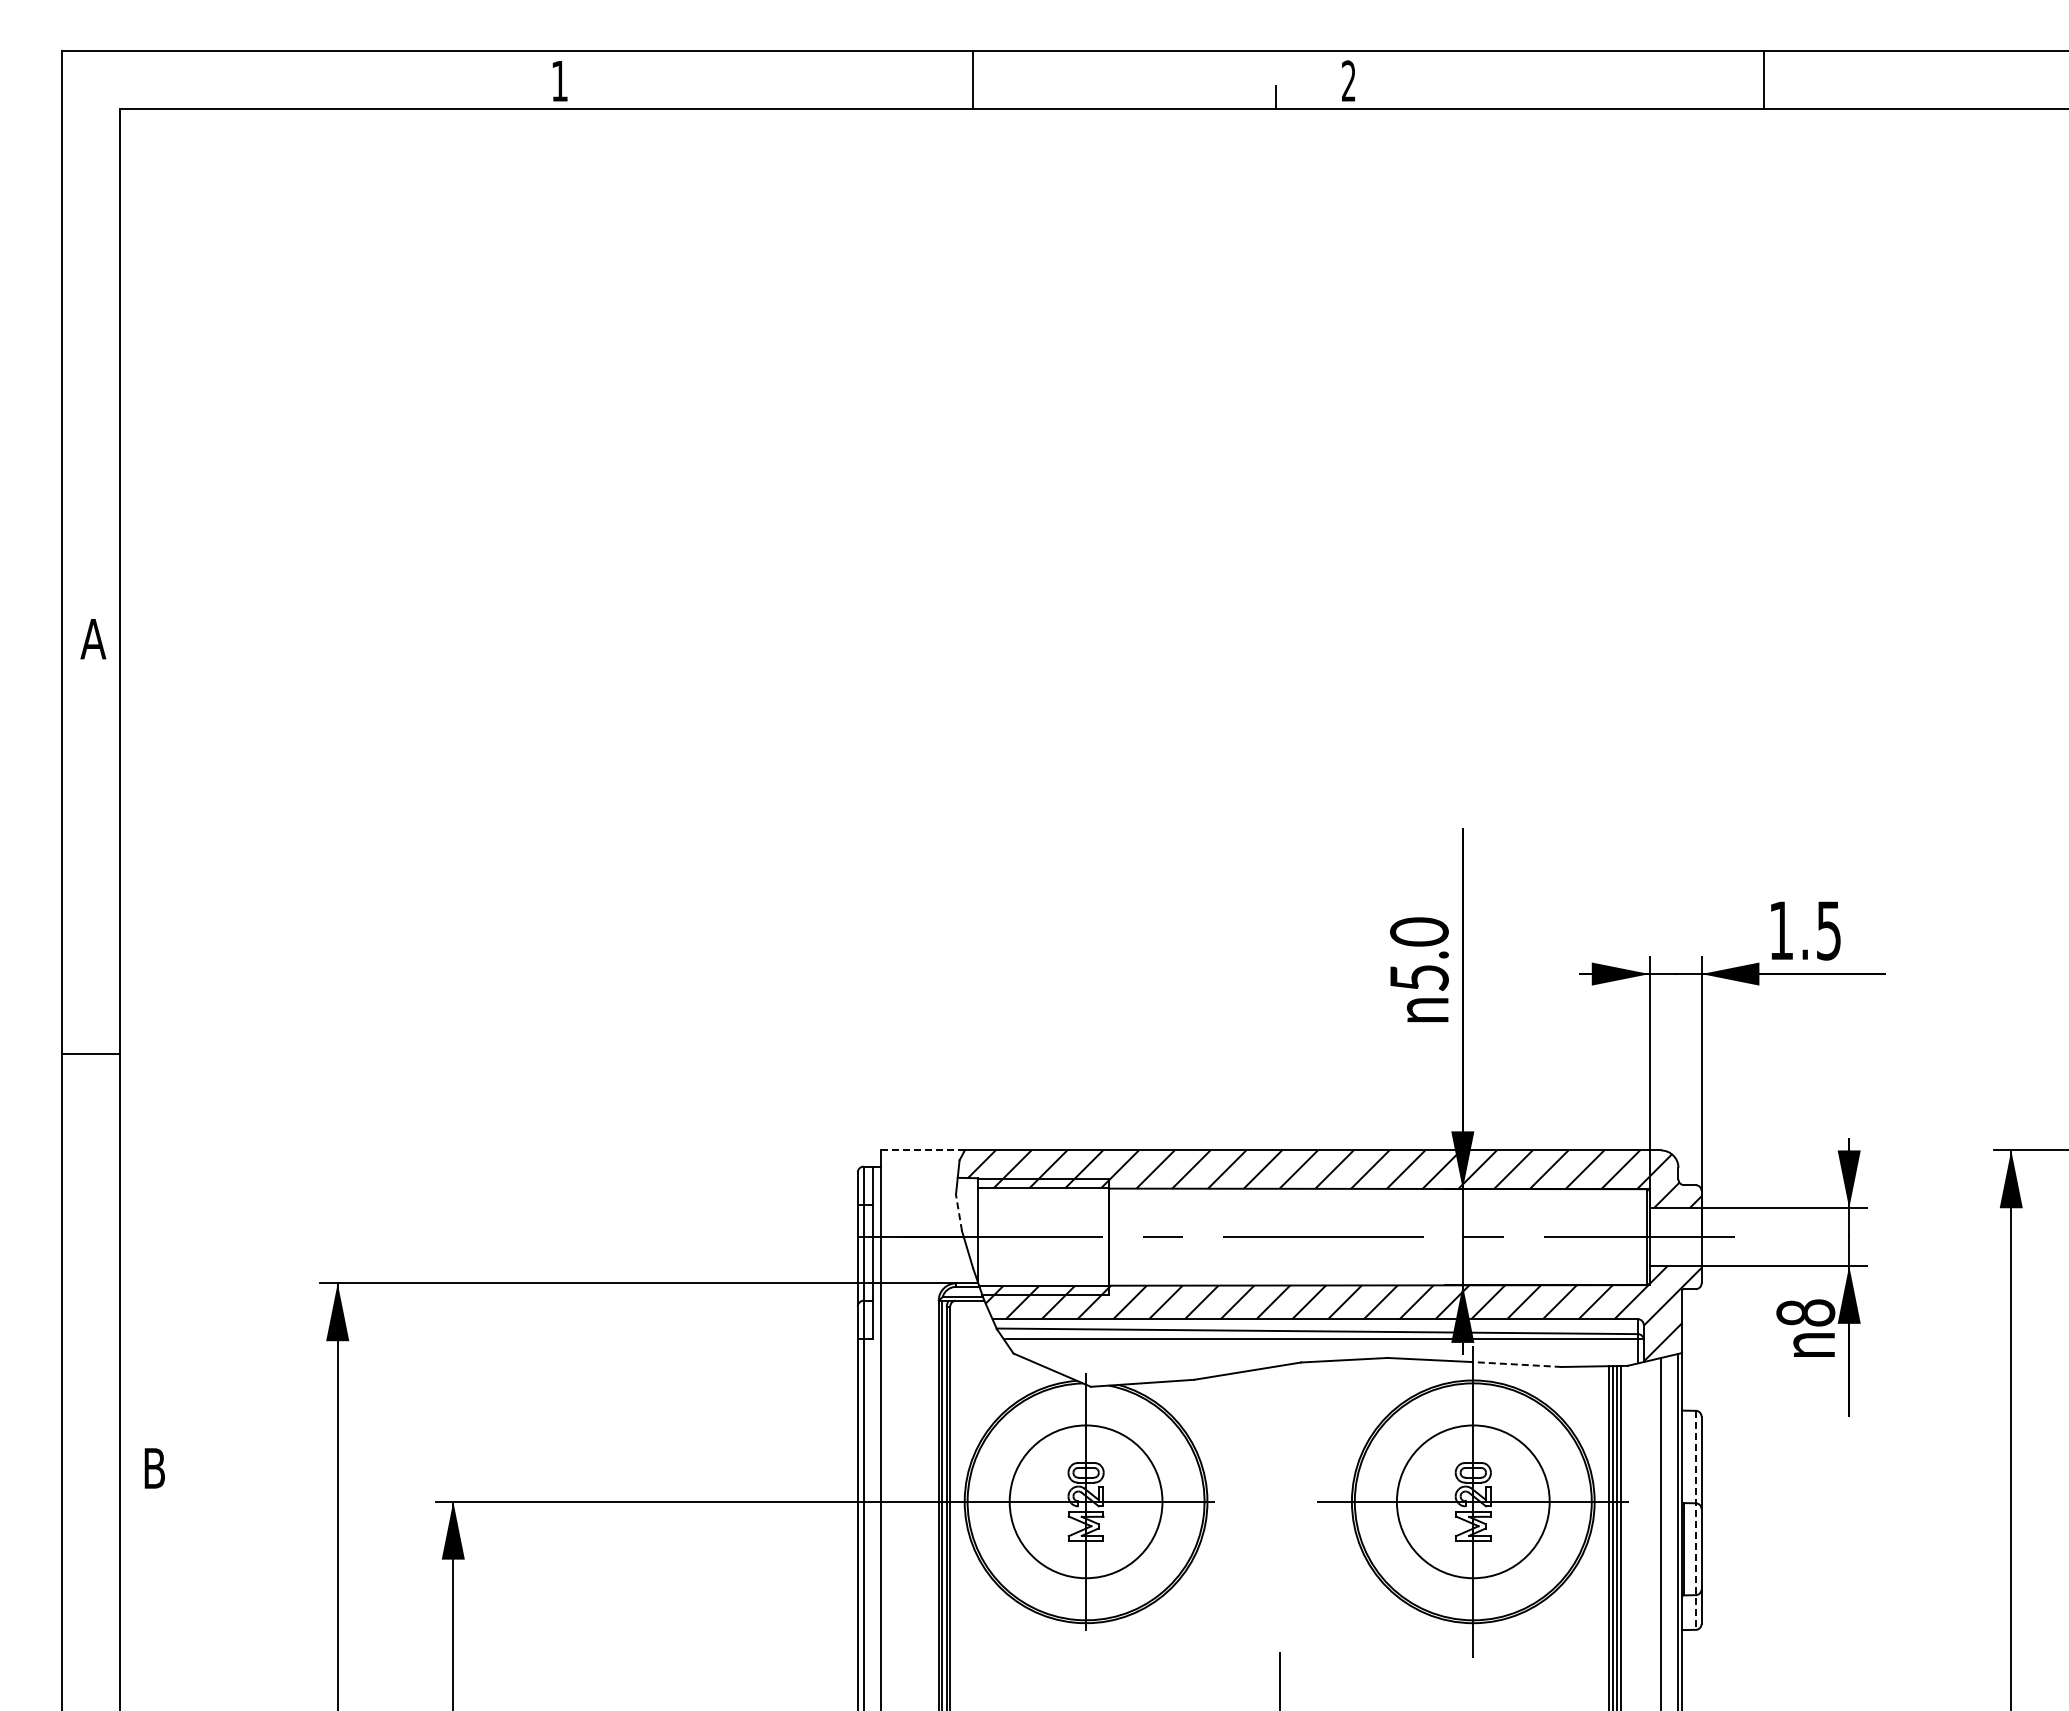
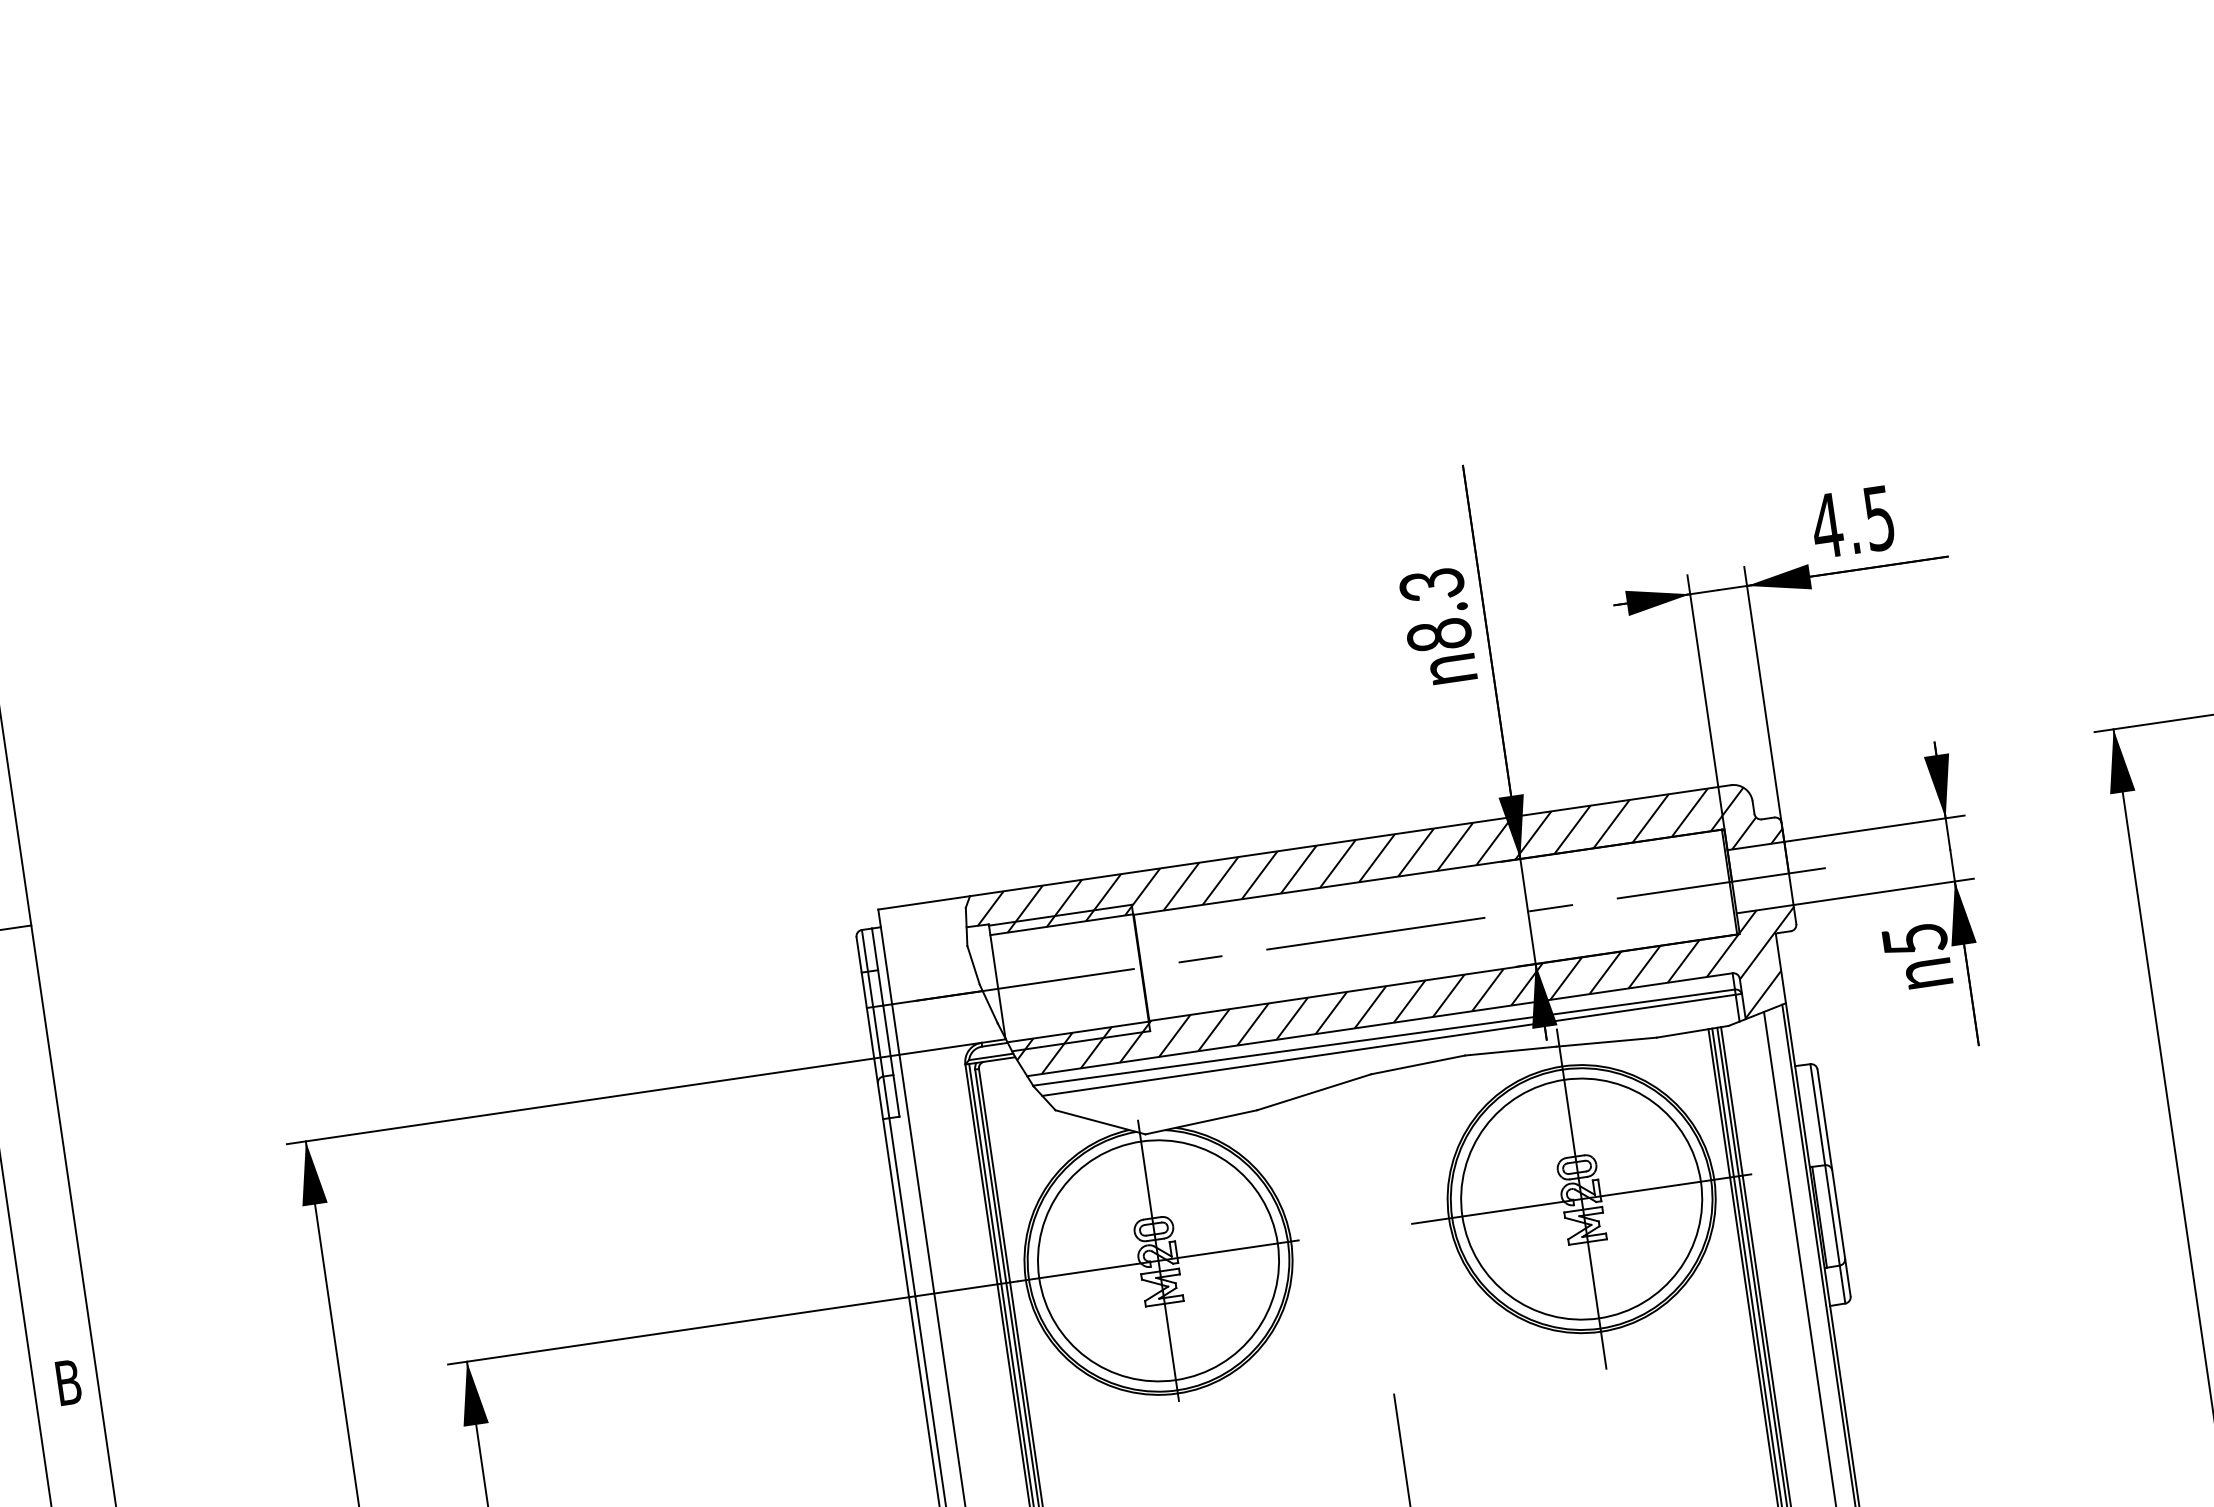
text: (1781, 930) -> (1827, 525), 1.5 -> 4.5
text: (1419, 954) -> (1435, 609), 5.0 -> 8.3
line: (922, 1150) -> (923, 902), dashed -> solid
line: (958, 1212) -> (972, 964), dashed -> solid
text: (1805, 1312) -> (1914, 939), 8 -> 5
line: (1516, 1364) -> (1606, 1042), dashed -> solid
text: (154, 1468) -> (68, 1382), moved
circle: (1085, 1501) -> (1157, 1260), size x1.43
circle: (1473, 1501) -> (1581, 1198), size x1.43
line: (1695, 1520) -> (1827, 1184), dashed -> solid

